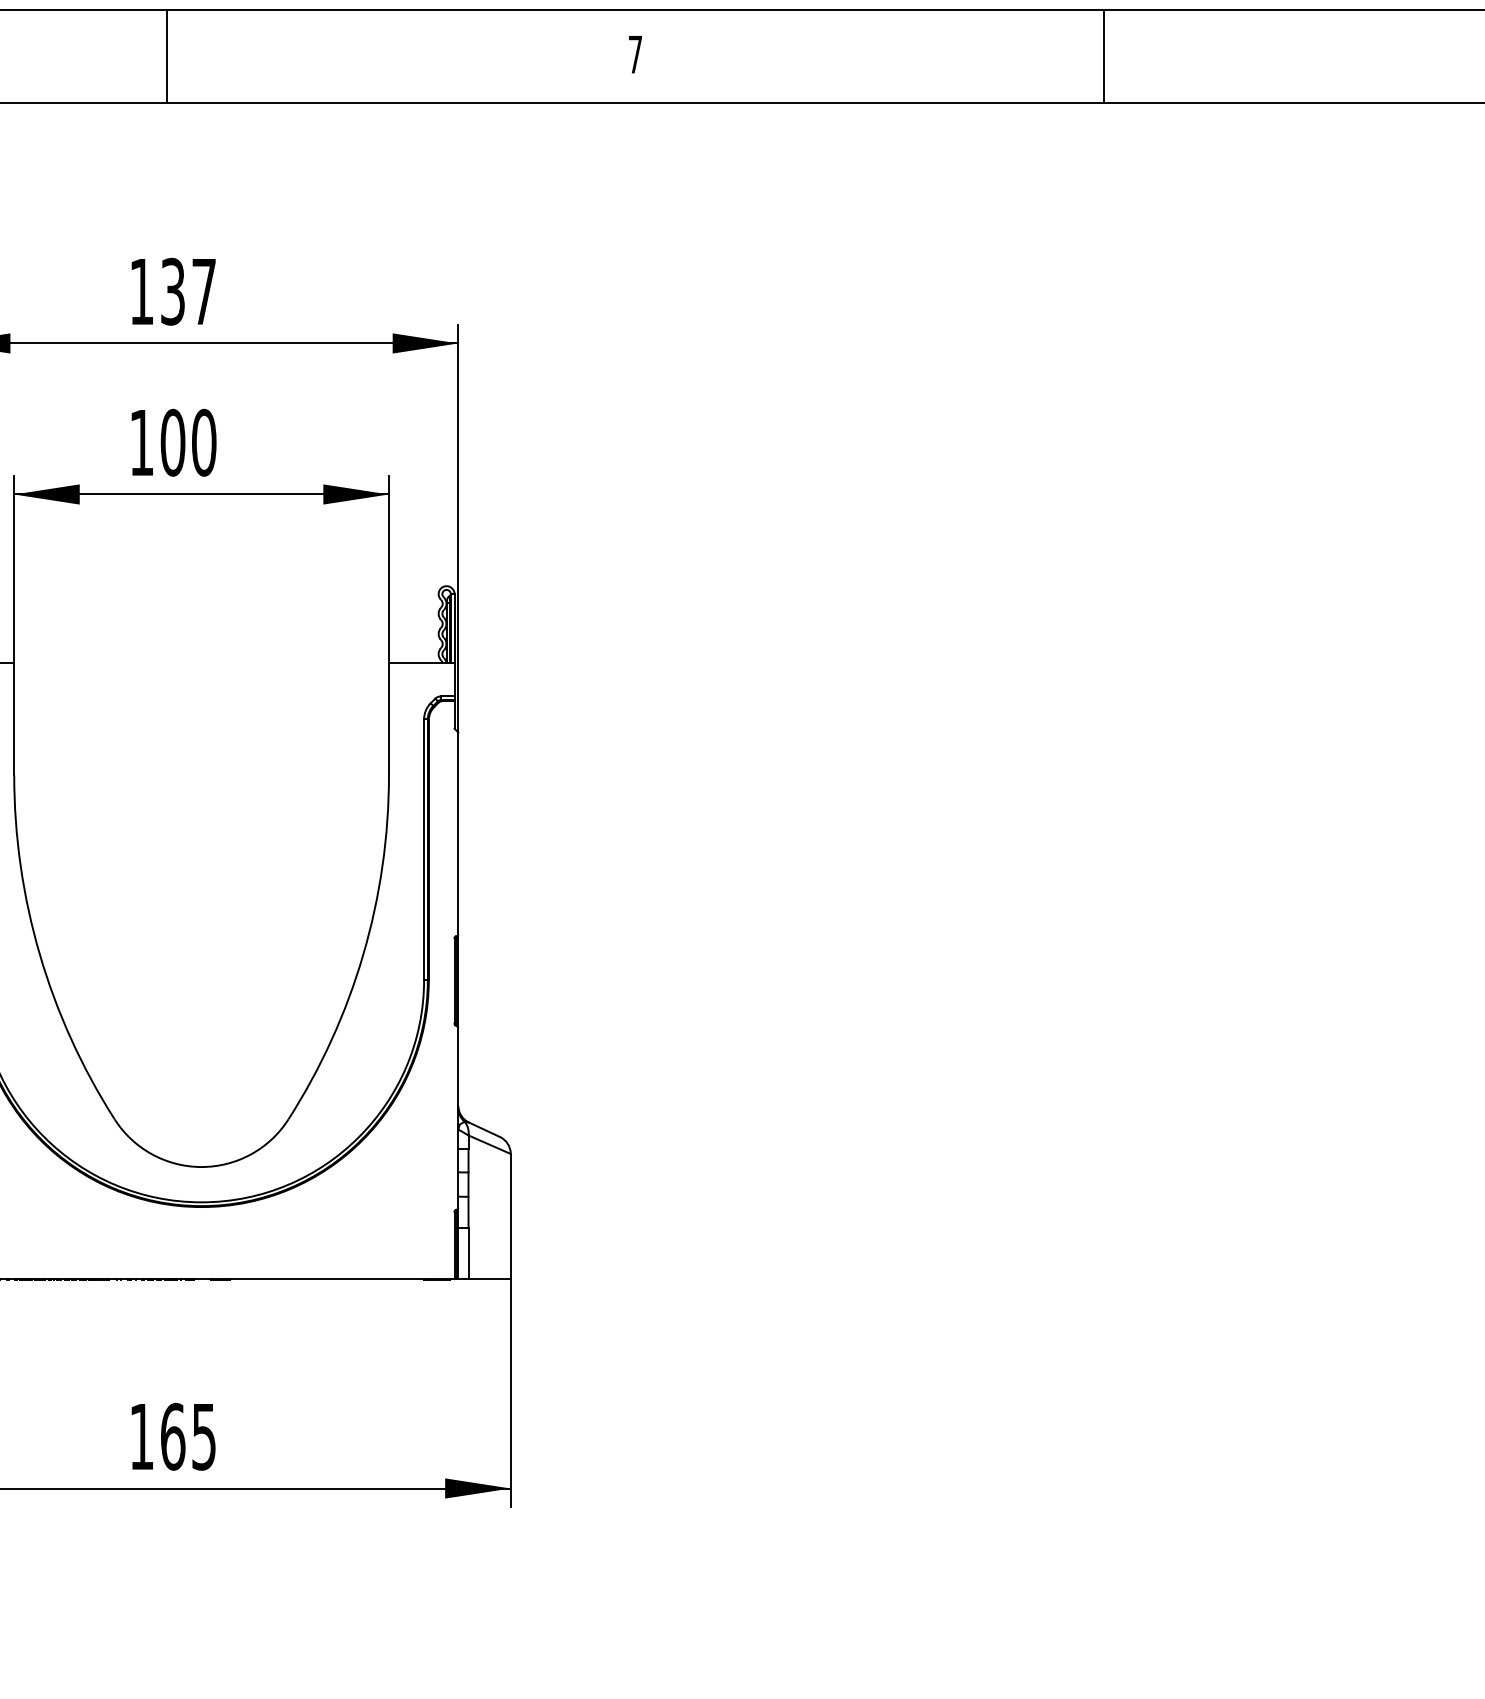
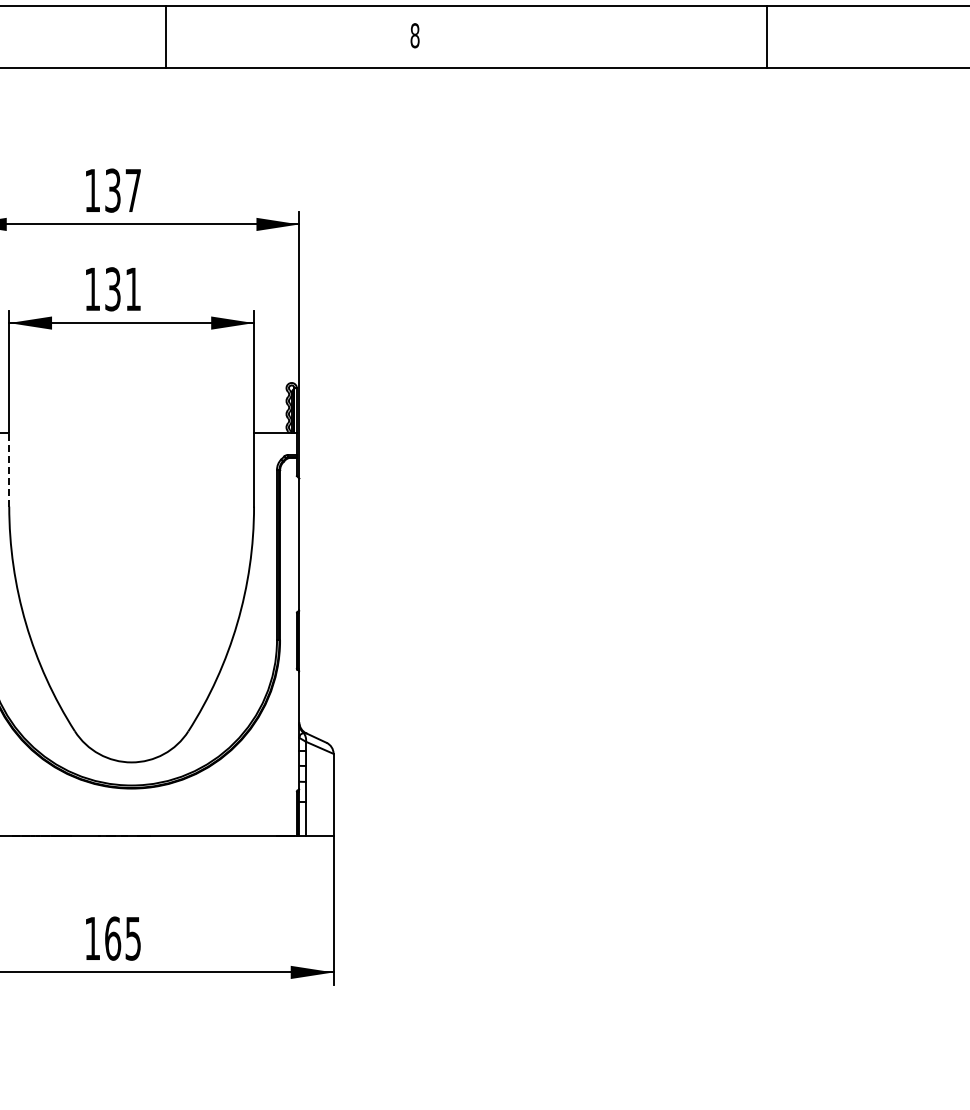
text: (634, 54) -> (414, 35), 7 -> 8
line: (166, 55) -> (165, 36), moved
line: (1103, 55) -> (766, 36), moved
text: (189, 443) -> (123, 289), 100 -> 131
line: (14, 718) -> (9, 469), solid -> dashed

